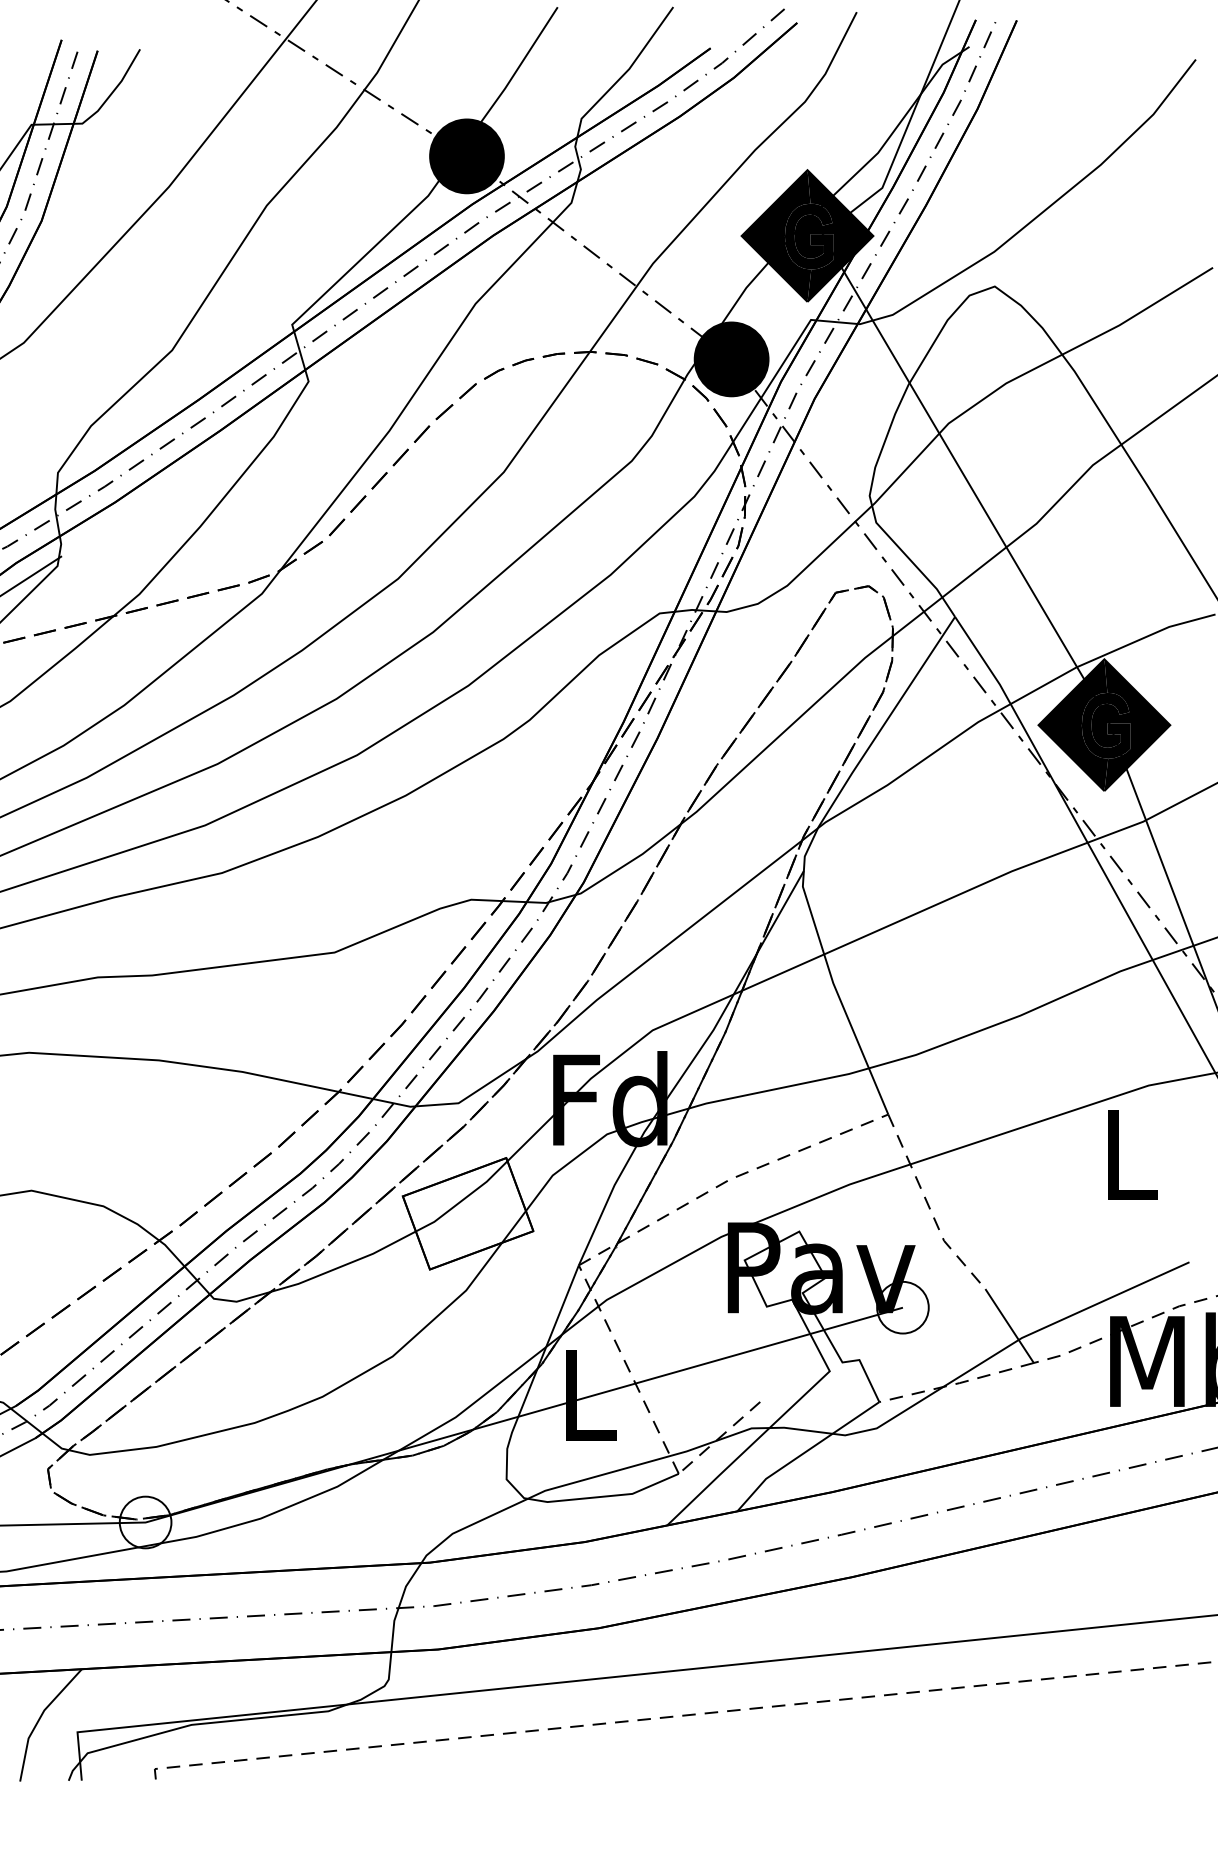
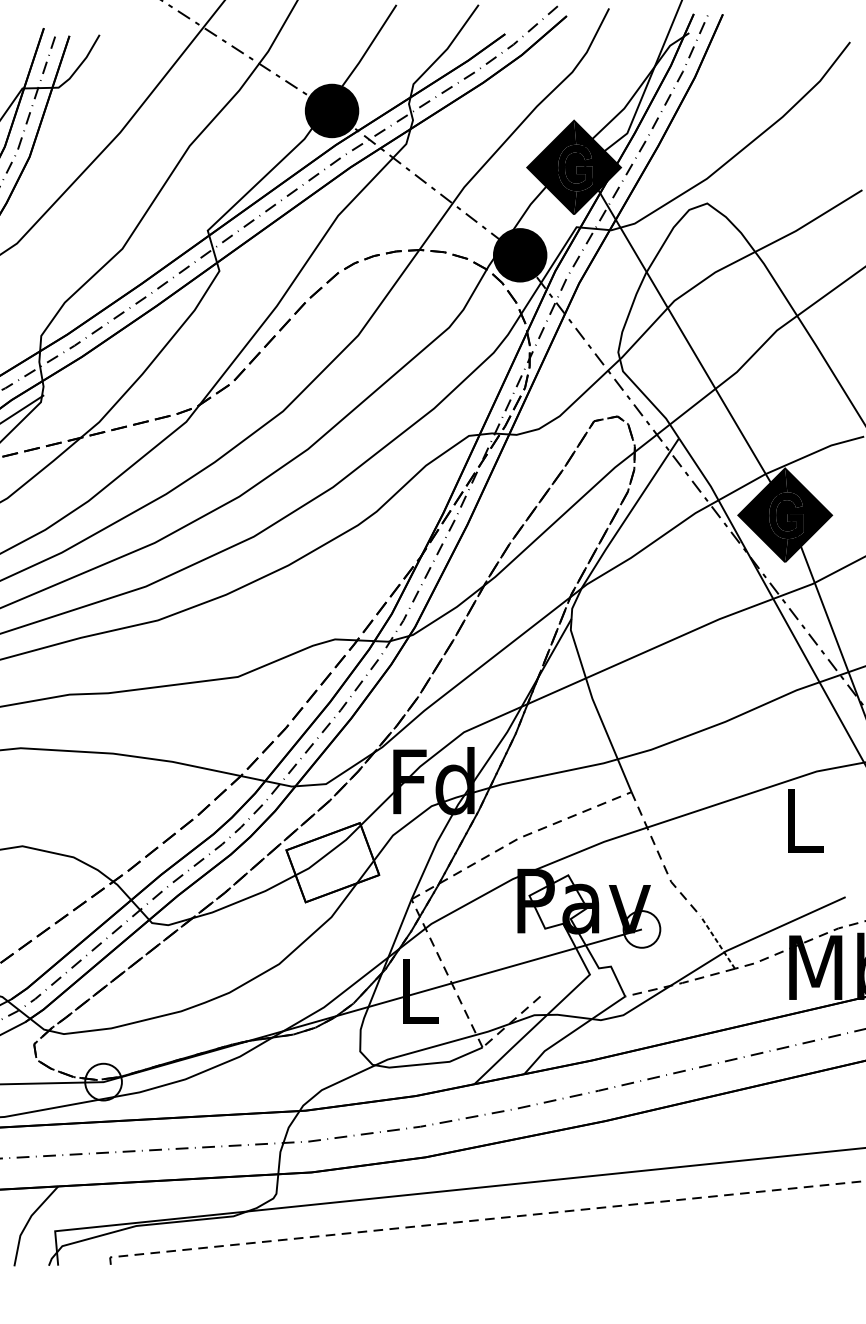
line: (1009, 1325) -> (717, 942), solid -> dashed

